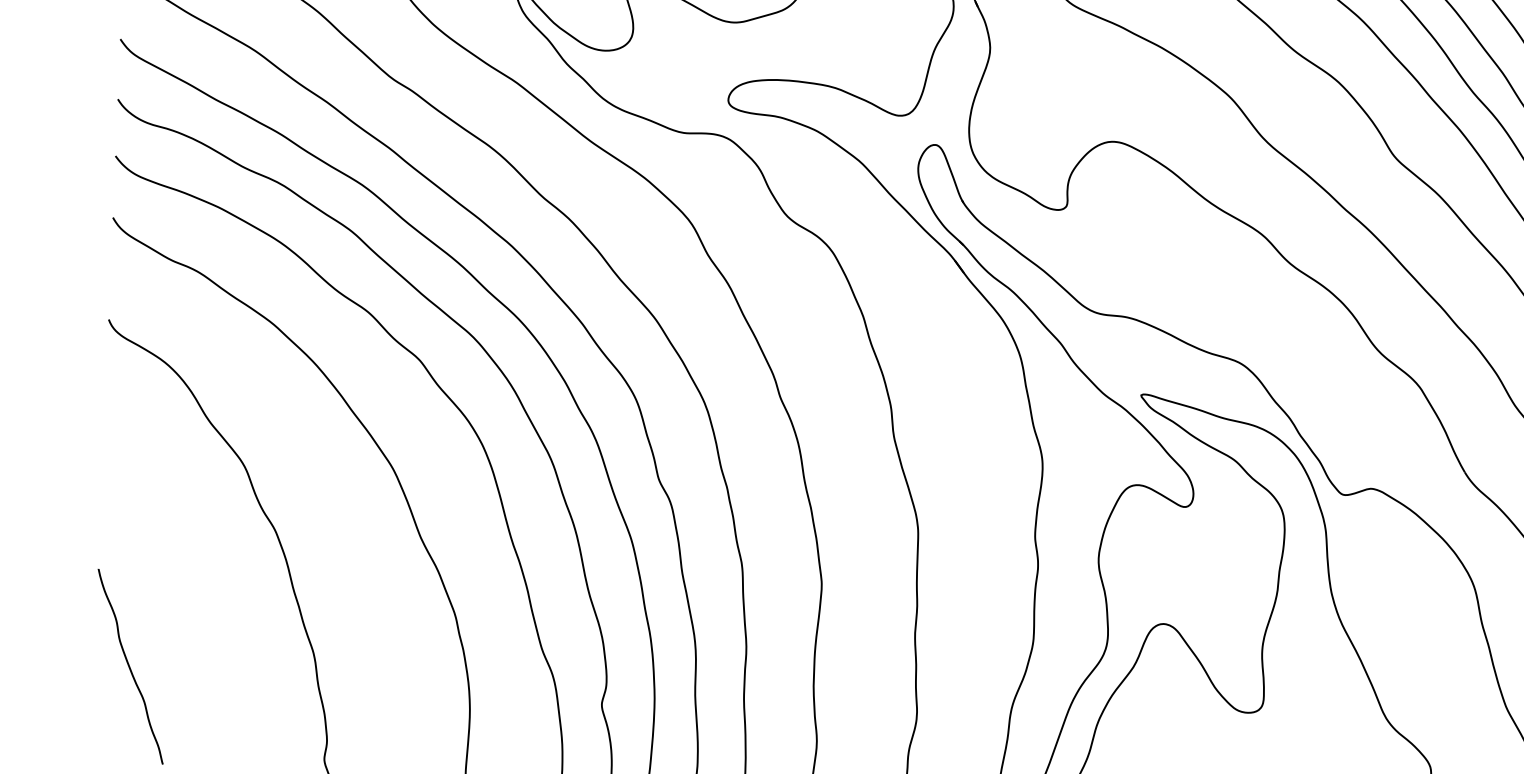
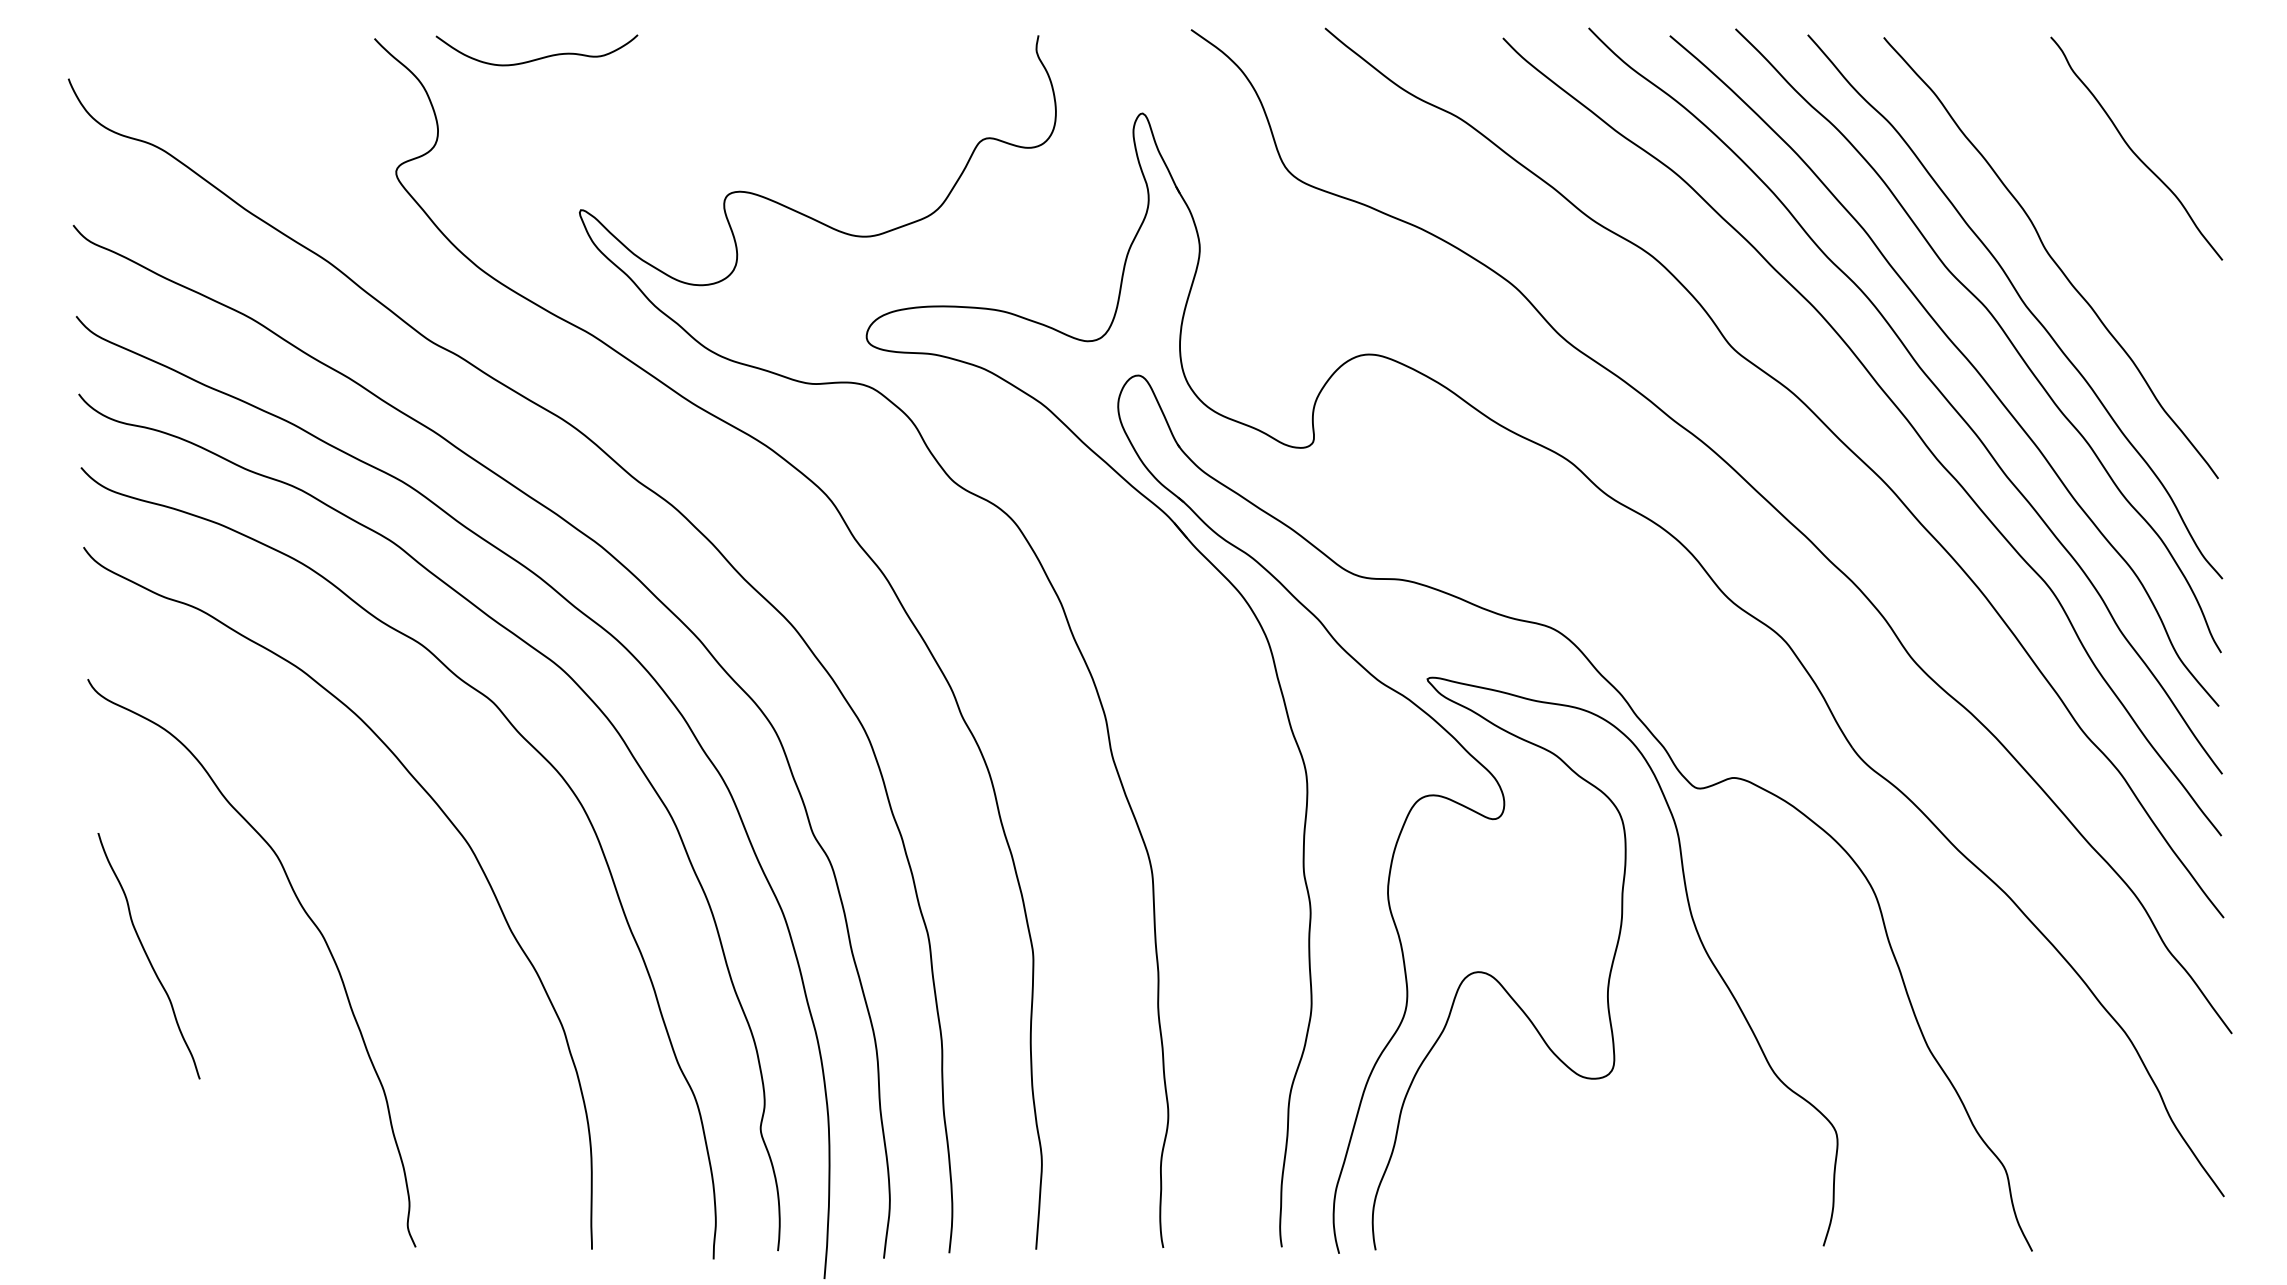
curve: (130, 666) -> (148, 956), moved

